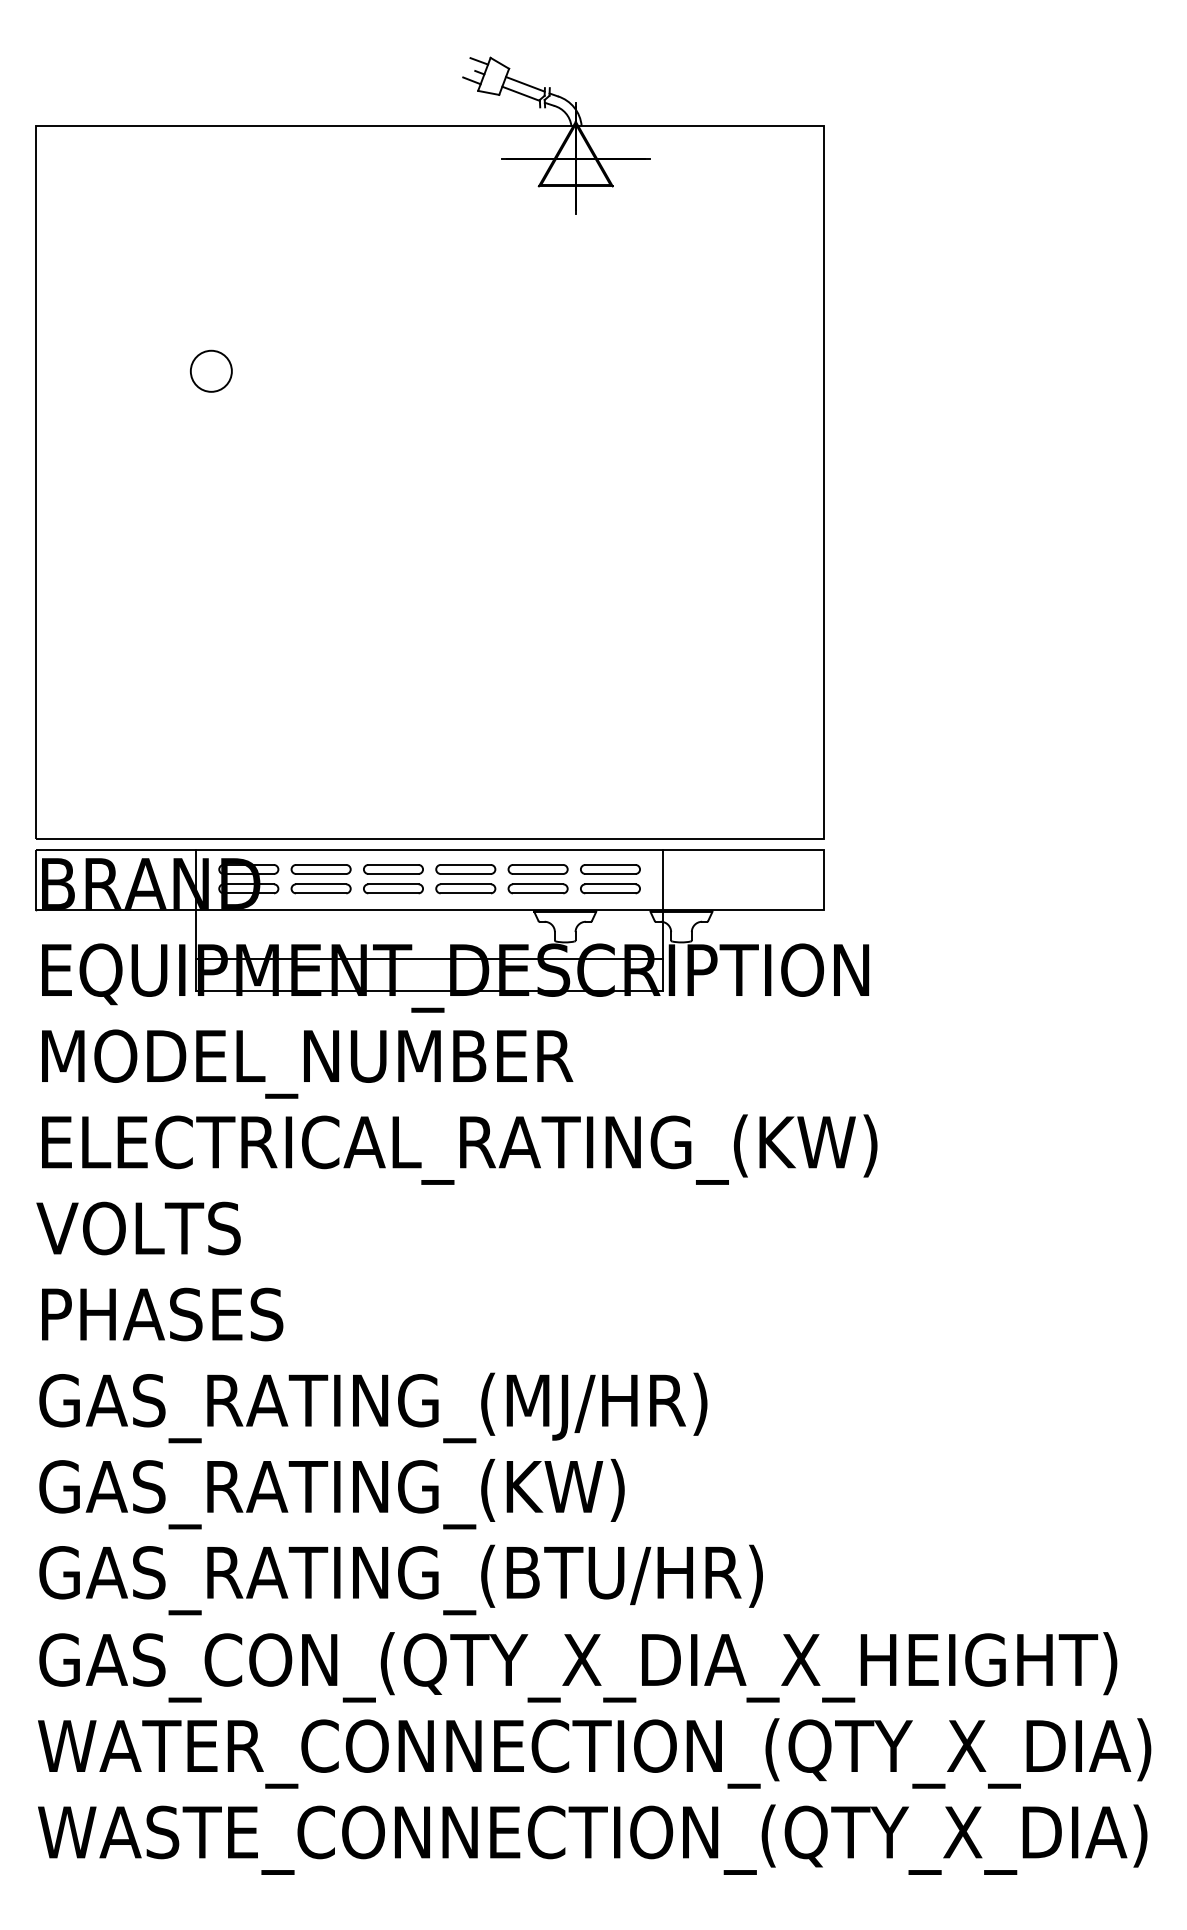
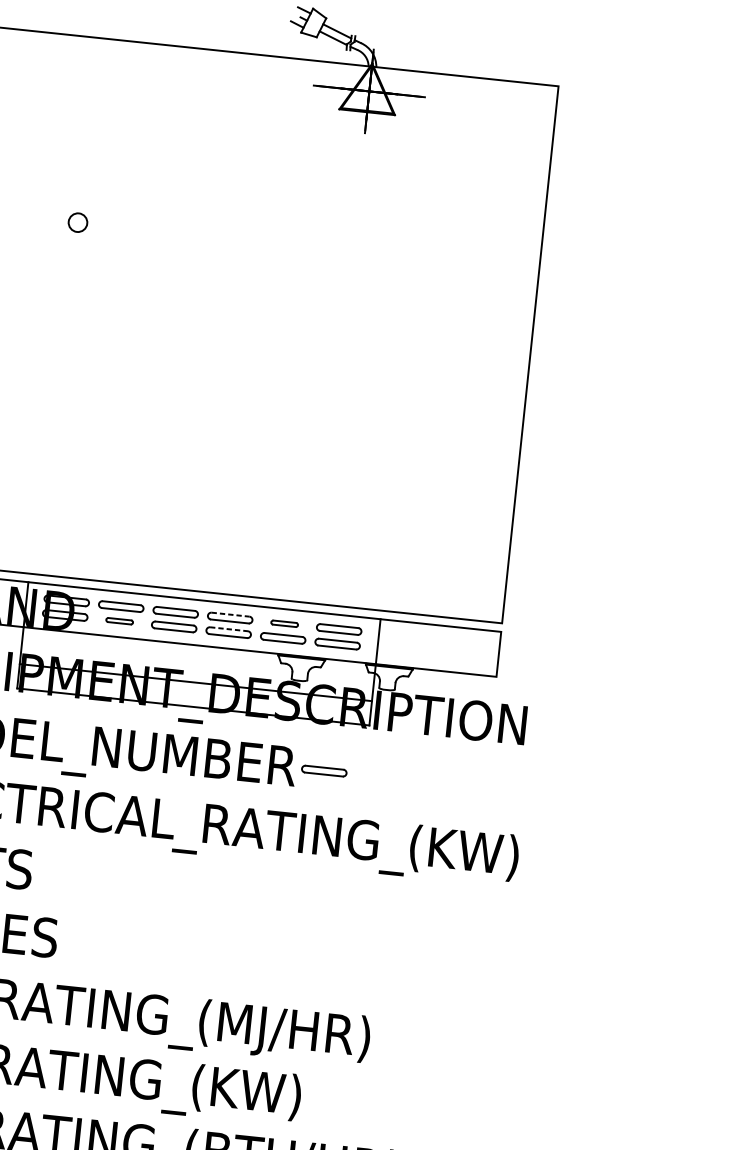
circle: (210, 370) -> (77, 222), size x0.6
line: (466, 864) -> (231, 614), solid -> dashed
part: (537, 869) -> (284, 623), size x0.6
line: (466, 884) -> (229, 629), solid -> dashed
part: (320, 888) -> (119, 620), size x0.6
part: (610, 1057) -> (324, 771), added

